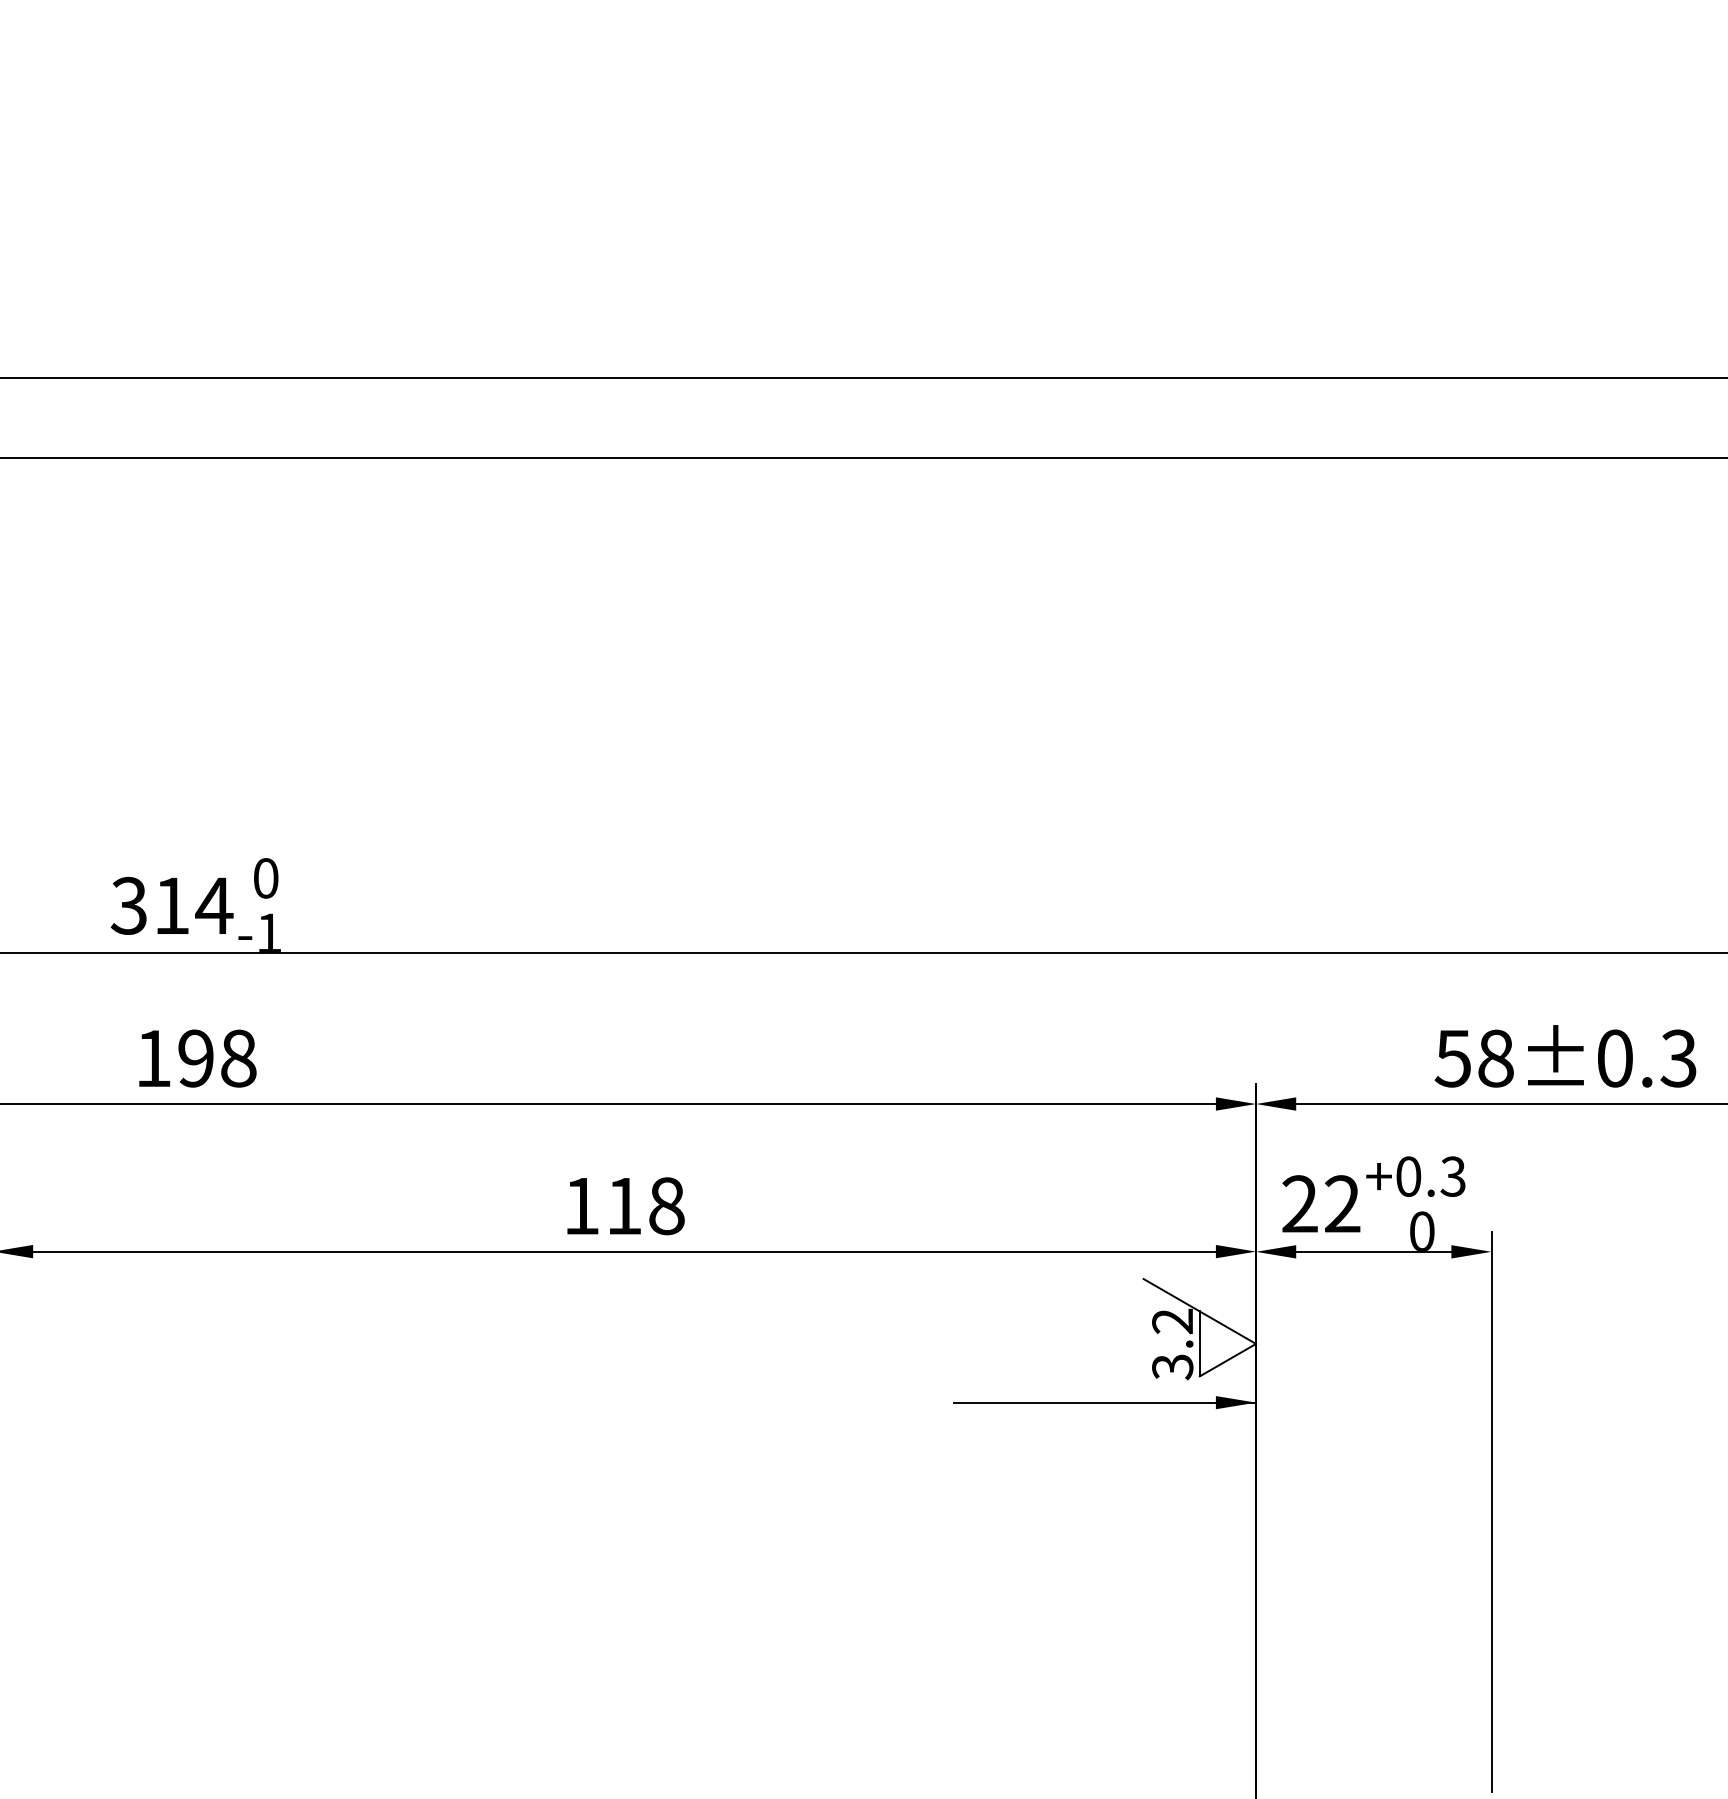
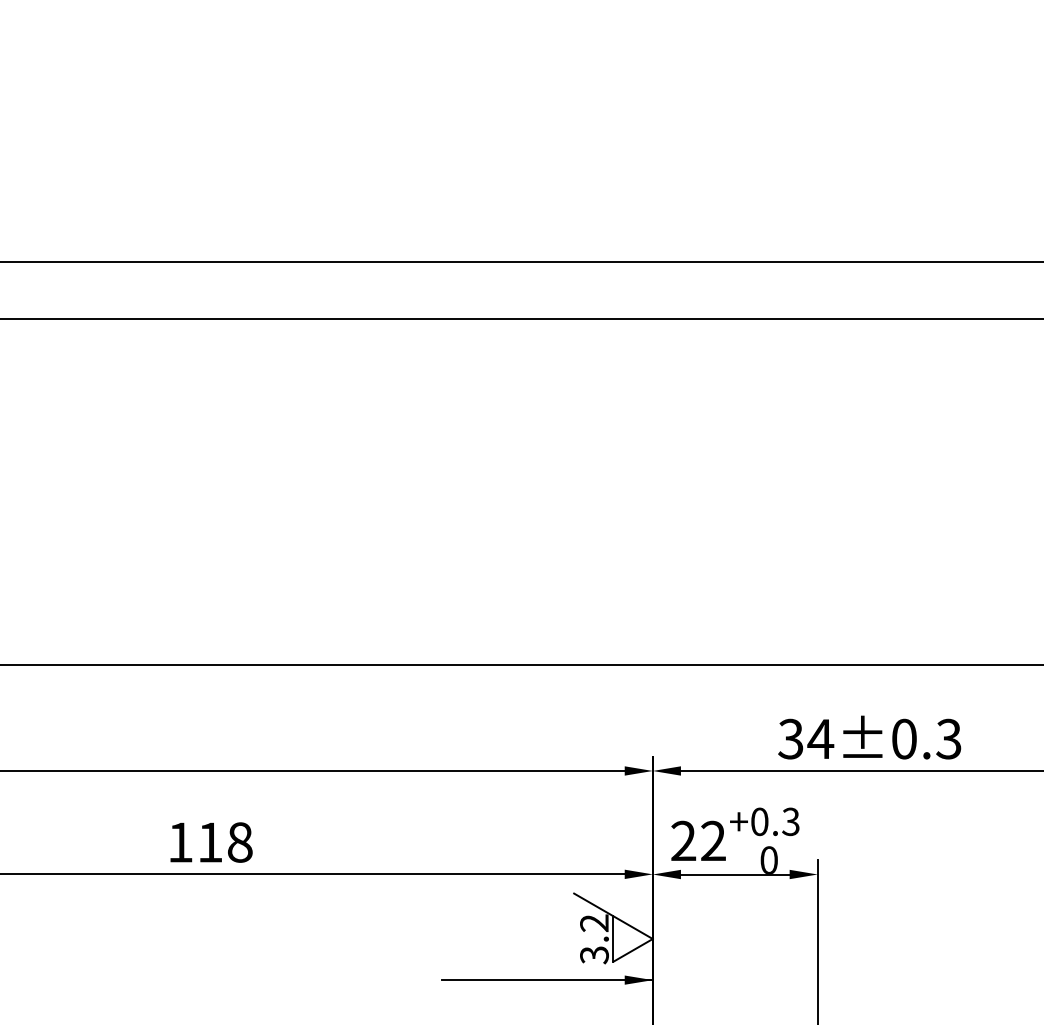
text: (1474, 1058) -> (805, 739), 58±0.3 -> 34±0.3

